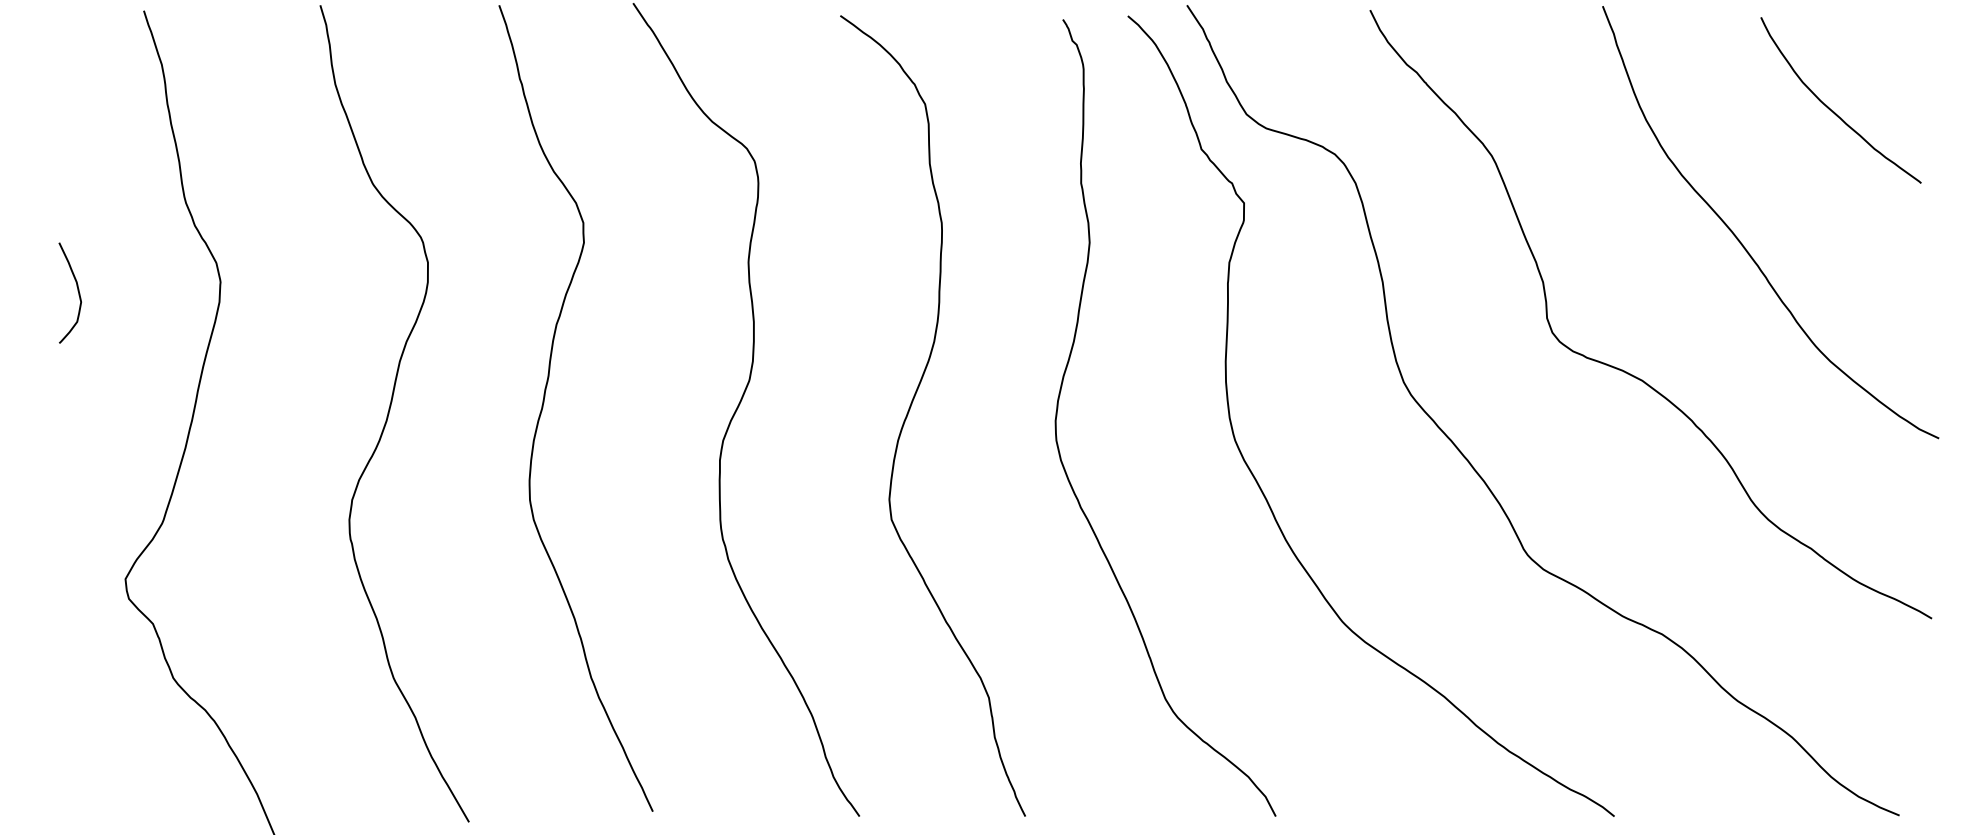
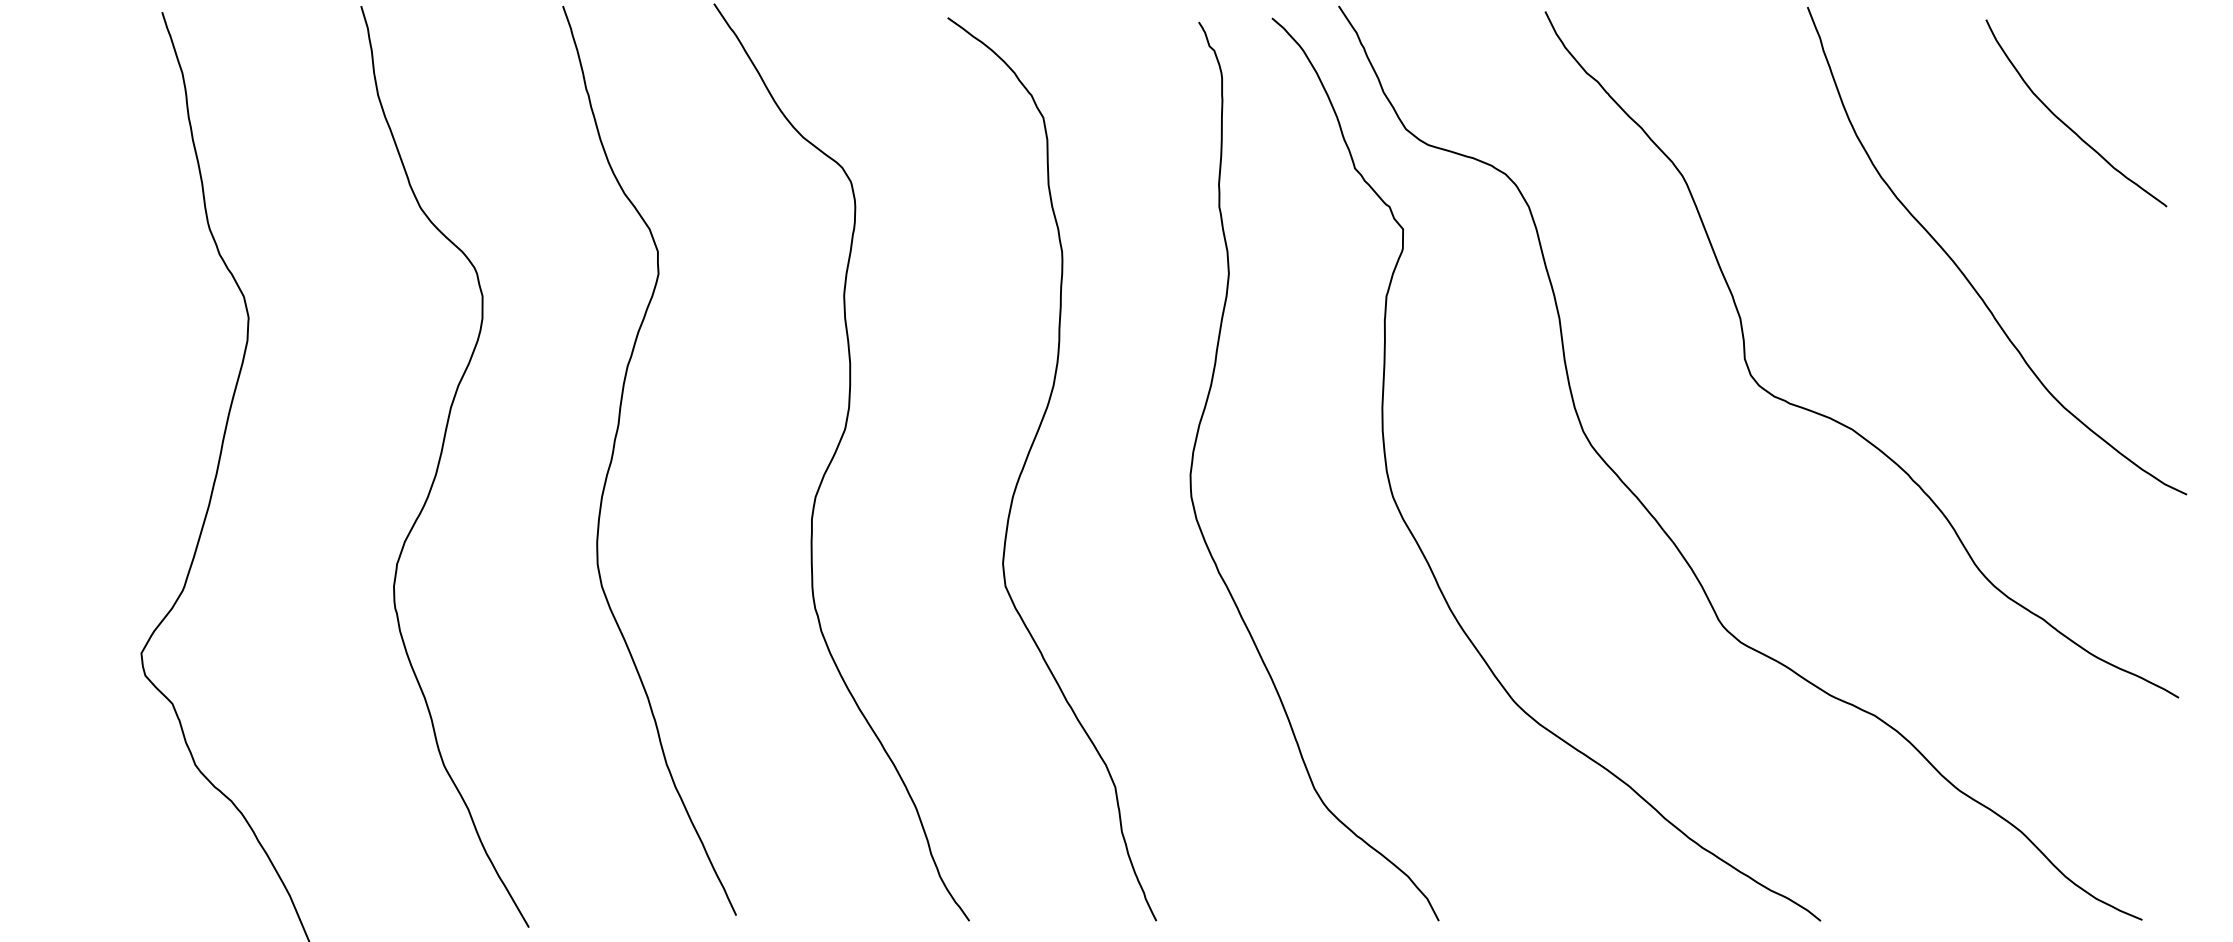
curve: (77, 291) -> (87, 328), removed

